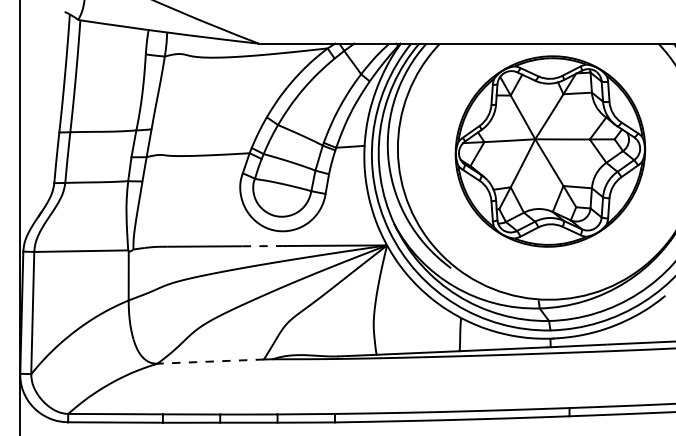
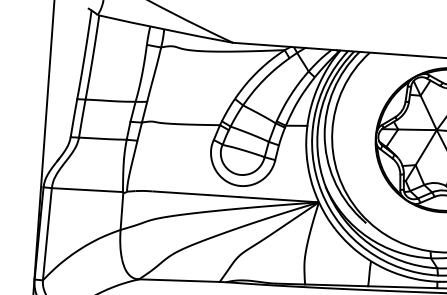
line: (262, 246) -> (224, 196), dashed -> solid
line: (210, 361) -> (179, 280), dashed -> solid

